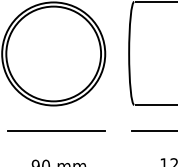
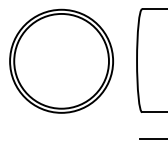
line: (56, 131) -> (64, 138), removed

